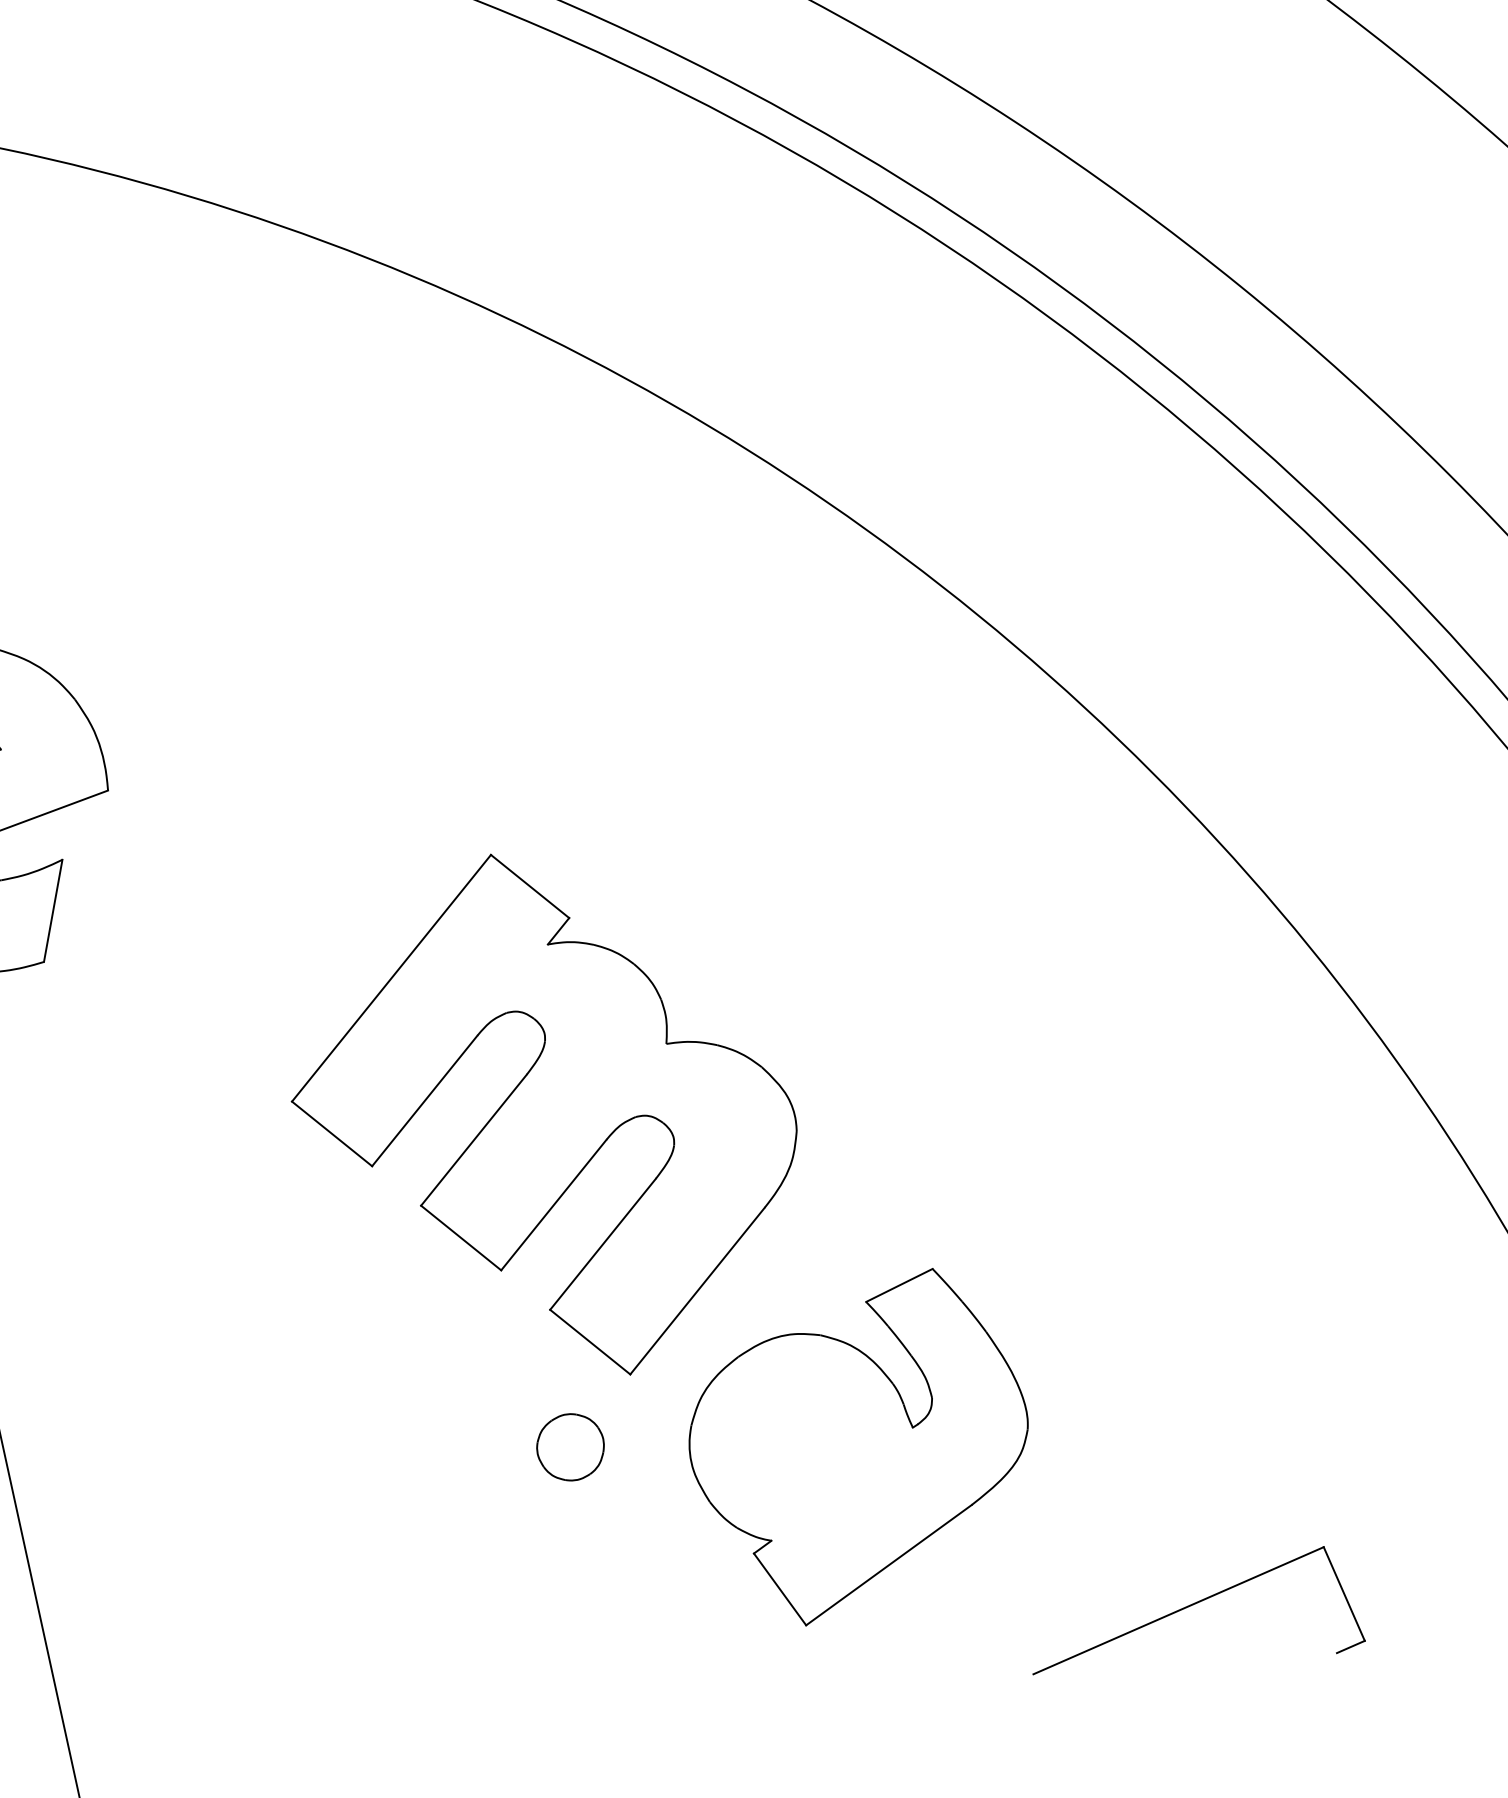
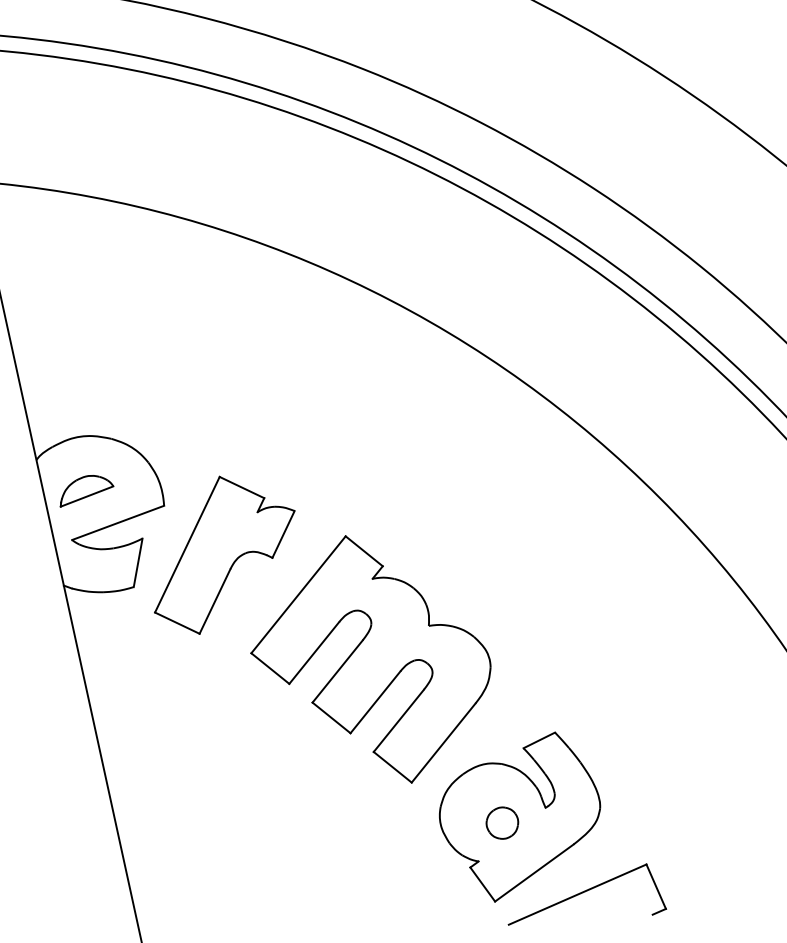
part: (235, 893) -> (224, 554), added
part: (570, 1445) -> (502, 822), moved
part: (1199, 1610) -> (587, 894), moved

